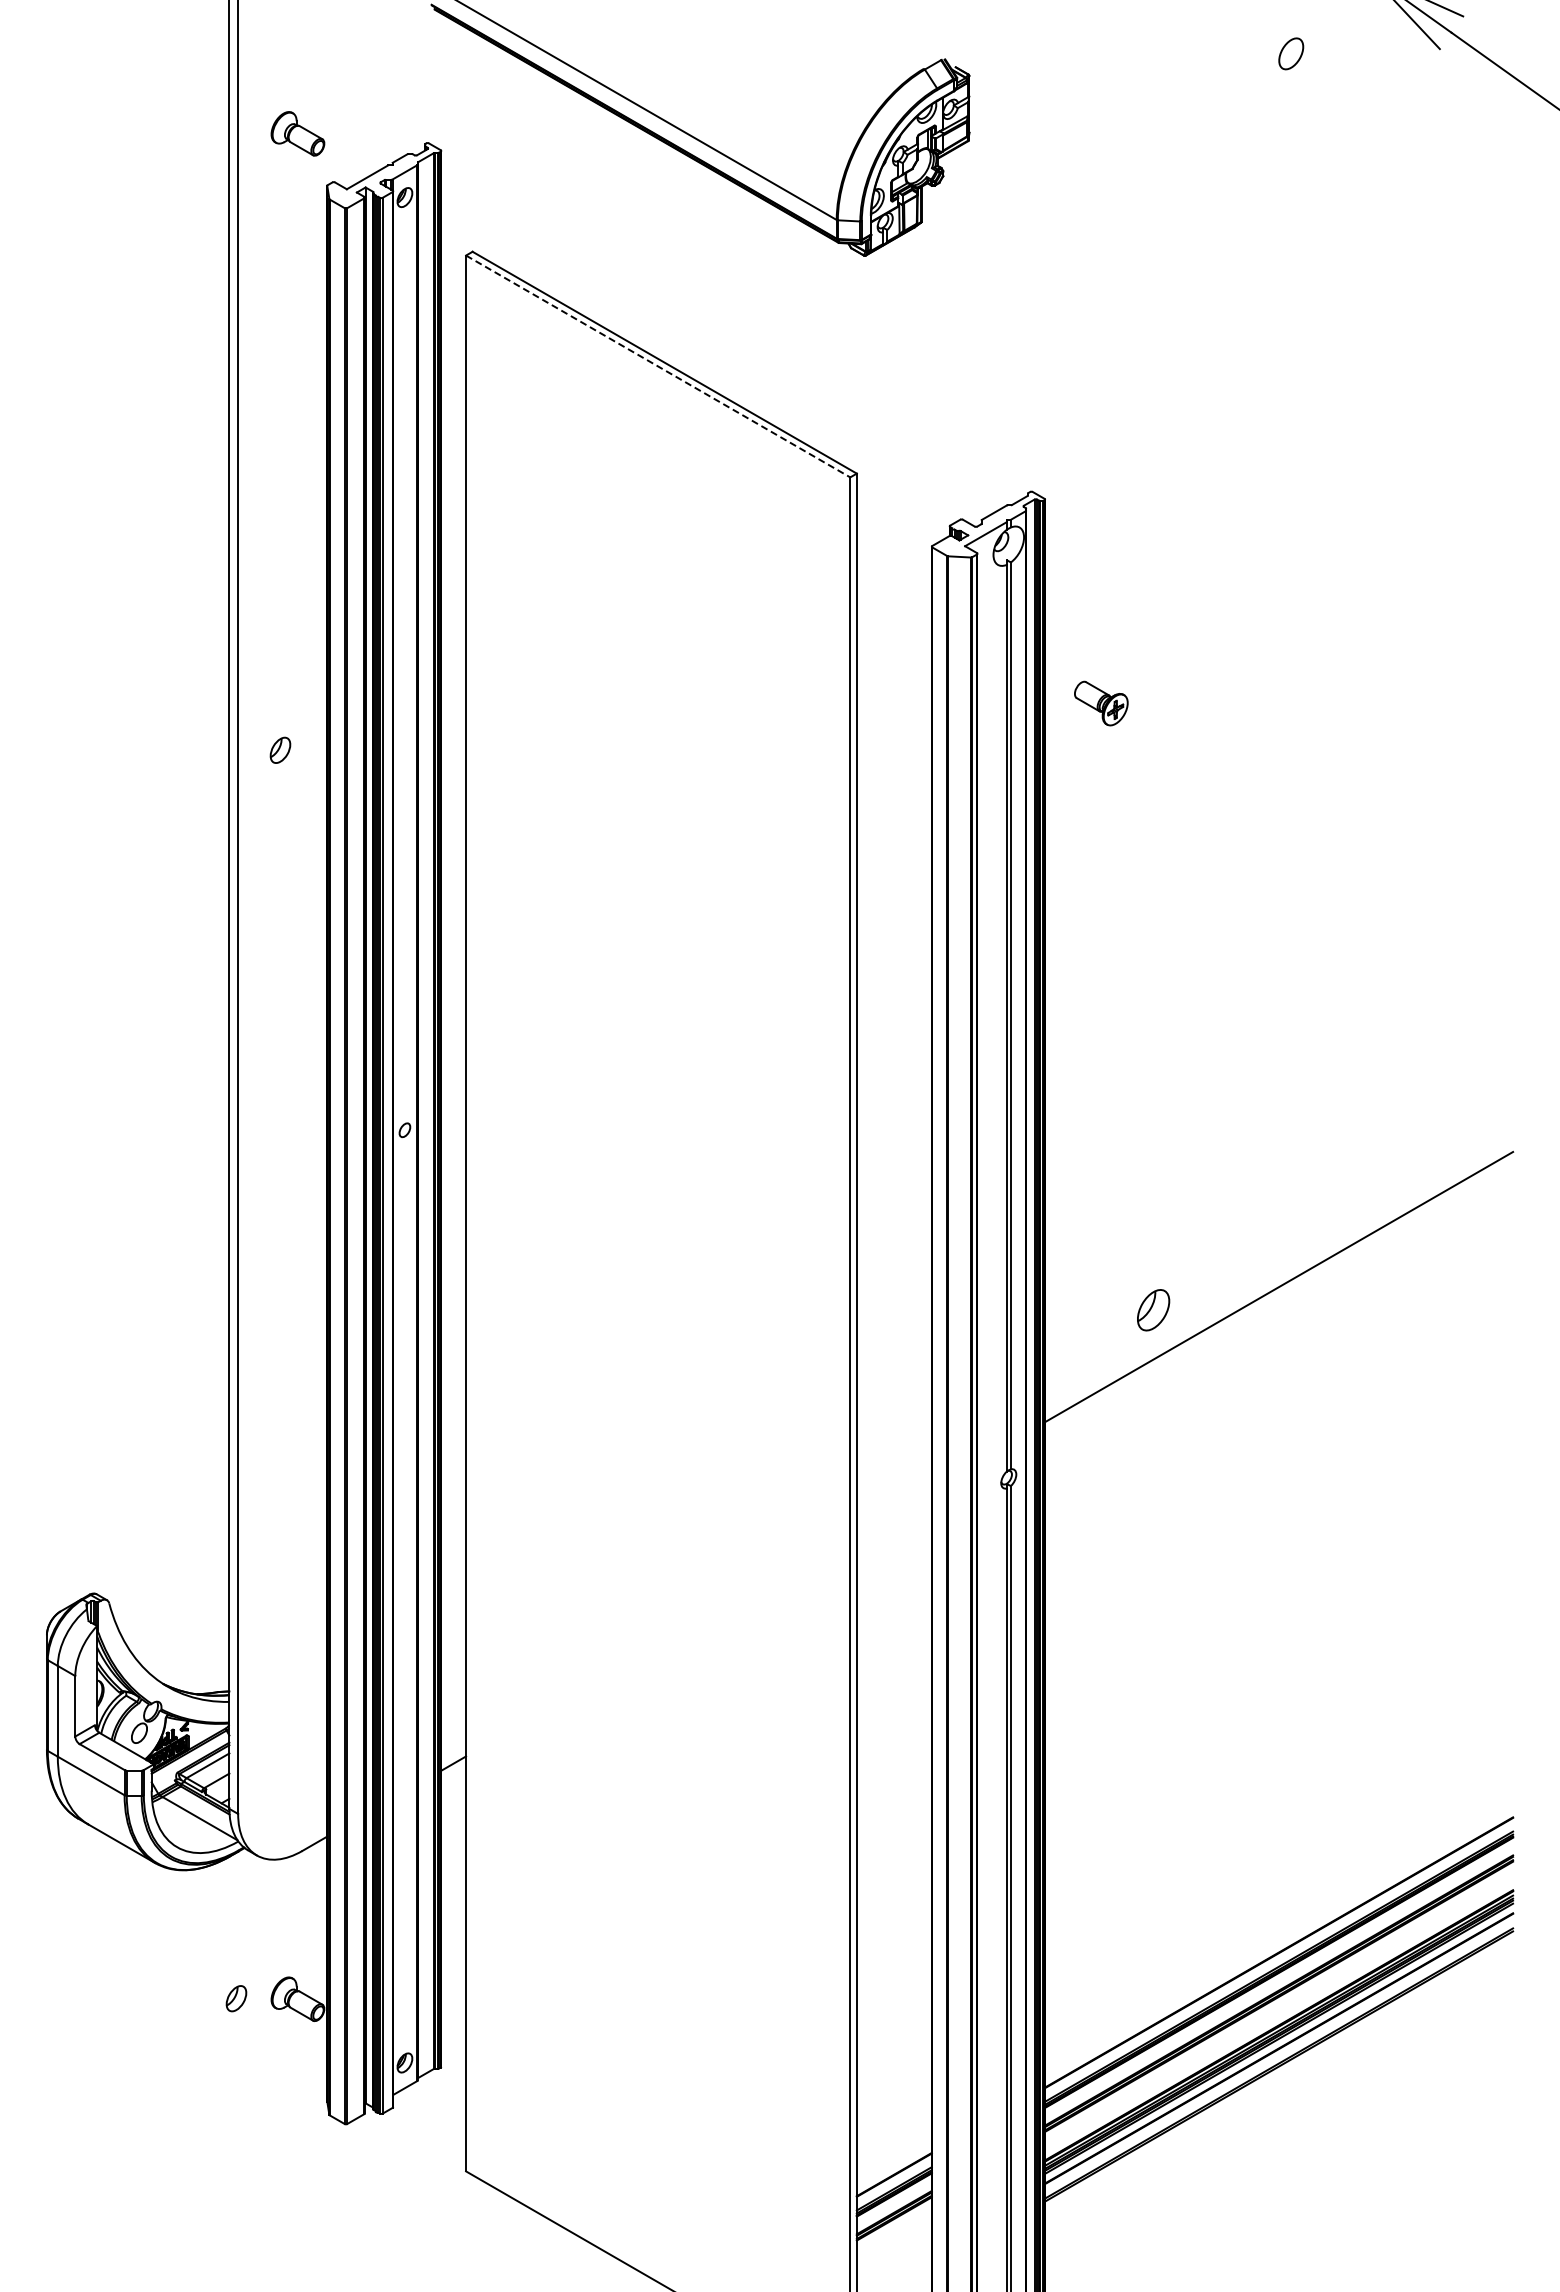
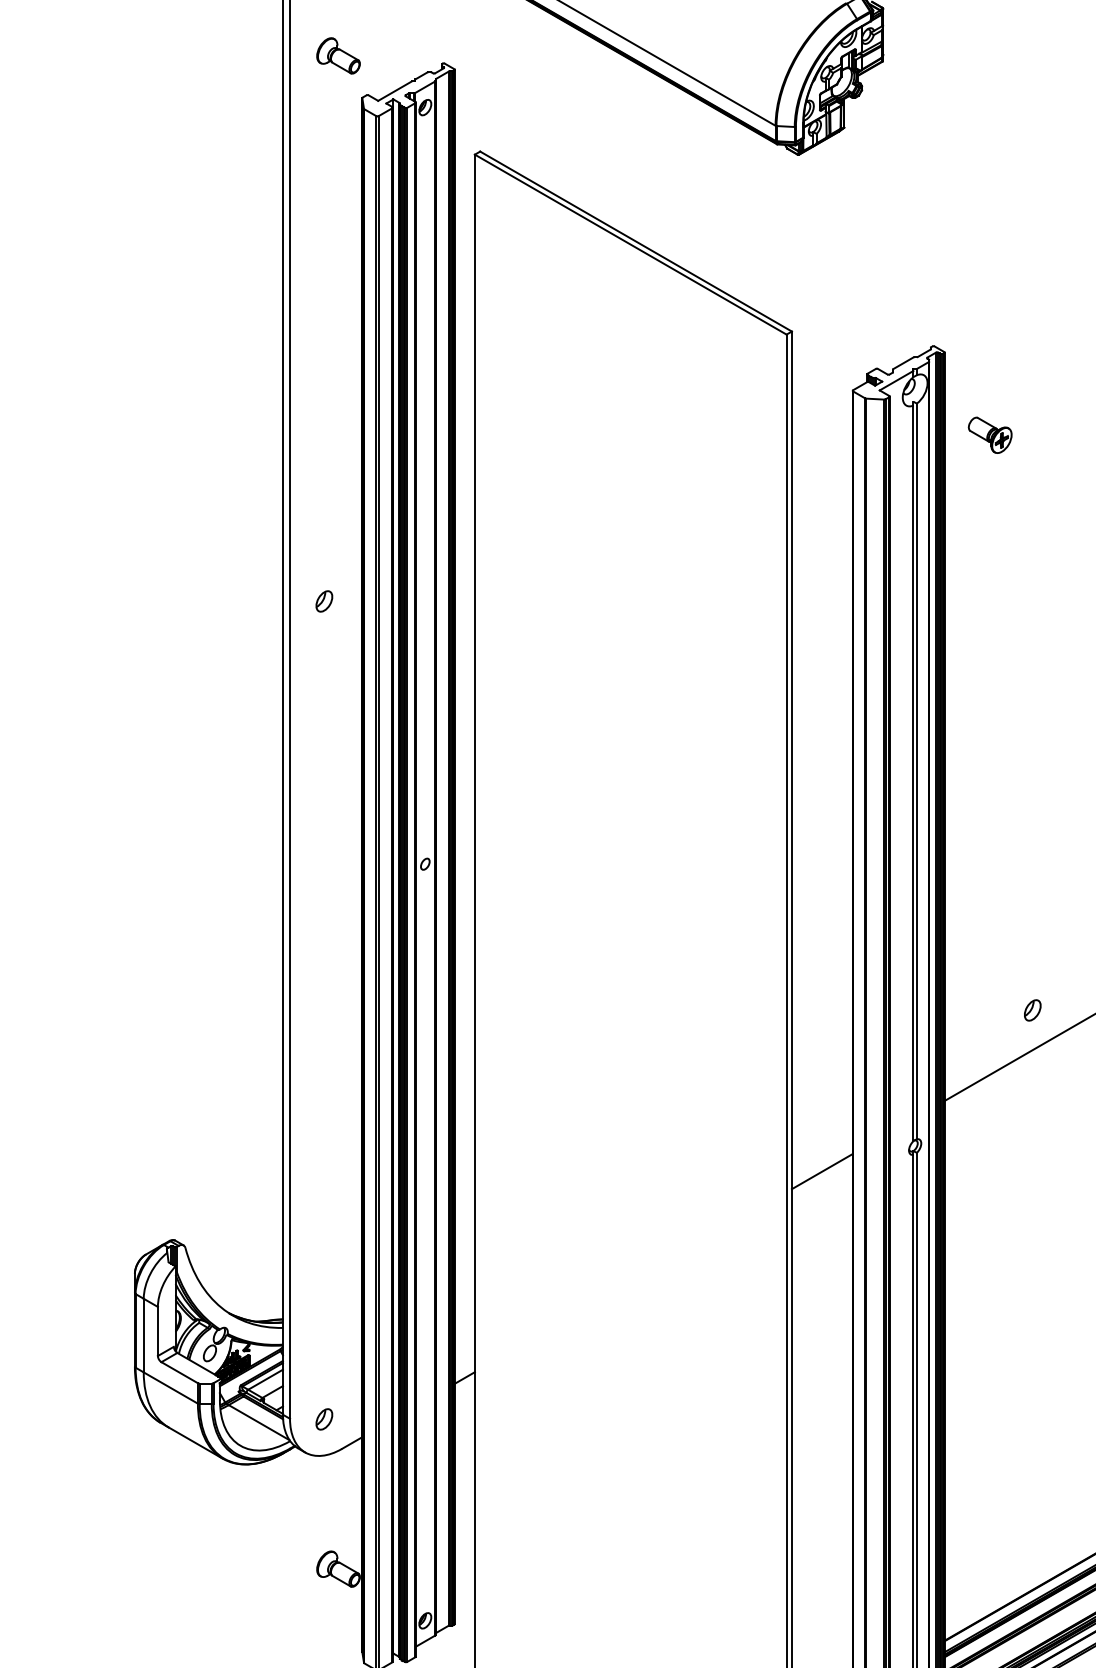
line: (658, 366) -> (631, 244), dashed -> solid
part: (1101, 703) -> (990, 435), moved
part: (280, 749) -> (324, 600), moved
part: (1153, 1310) -> (1032, 1010), size x0.62
line: (893, 1508) -> (821, 1171), added
part: (236, 1998) -> (324, 1419), moved

